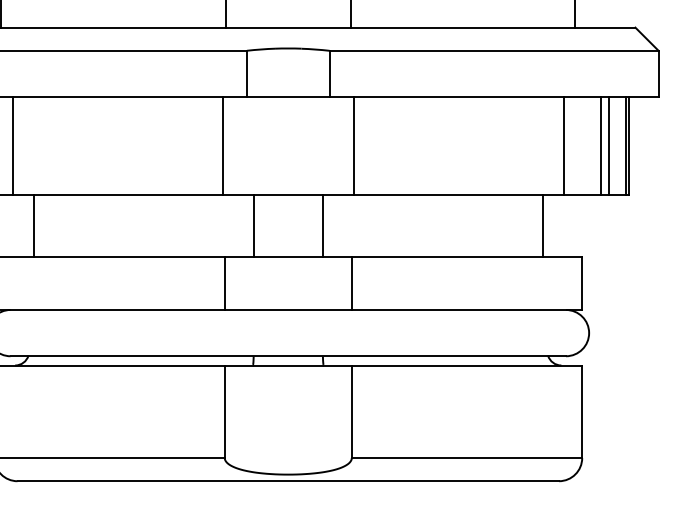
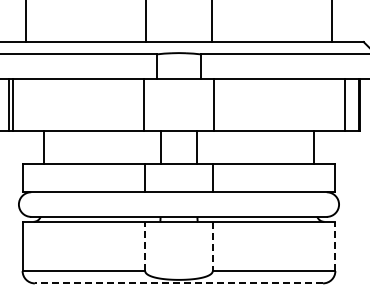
line: (12, 144) -> (32, 104), removed
line: (563, 144) -> (325, 104), removed
line: (608, 144) -> (349, 104), removed
line: (225, 411) -> (145, 246), solid -> dashed
line: (351, 411) -> (212, 246), solid -> dashed
line: (582, 411) -> (335, 246), solid -> dashed
line: (287, 481) -> (178, 283), solid -> dashed

